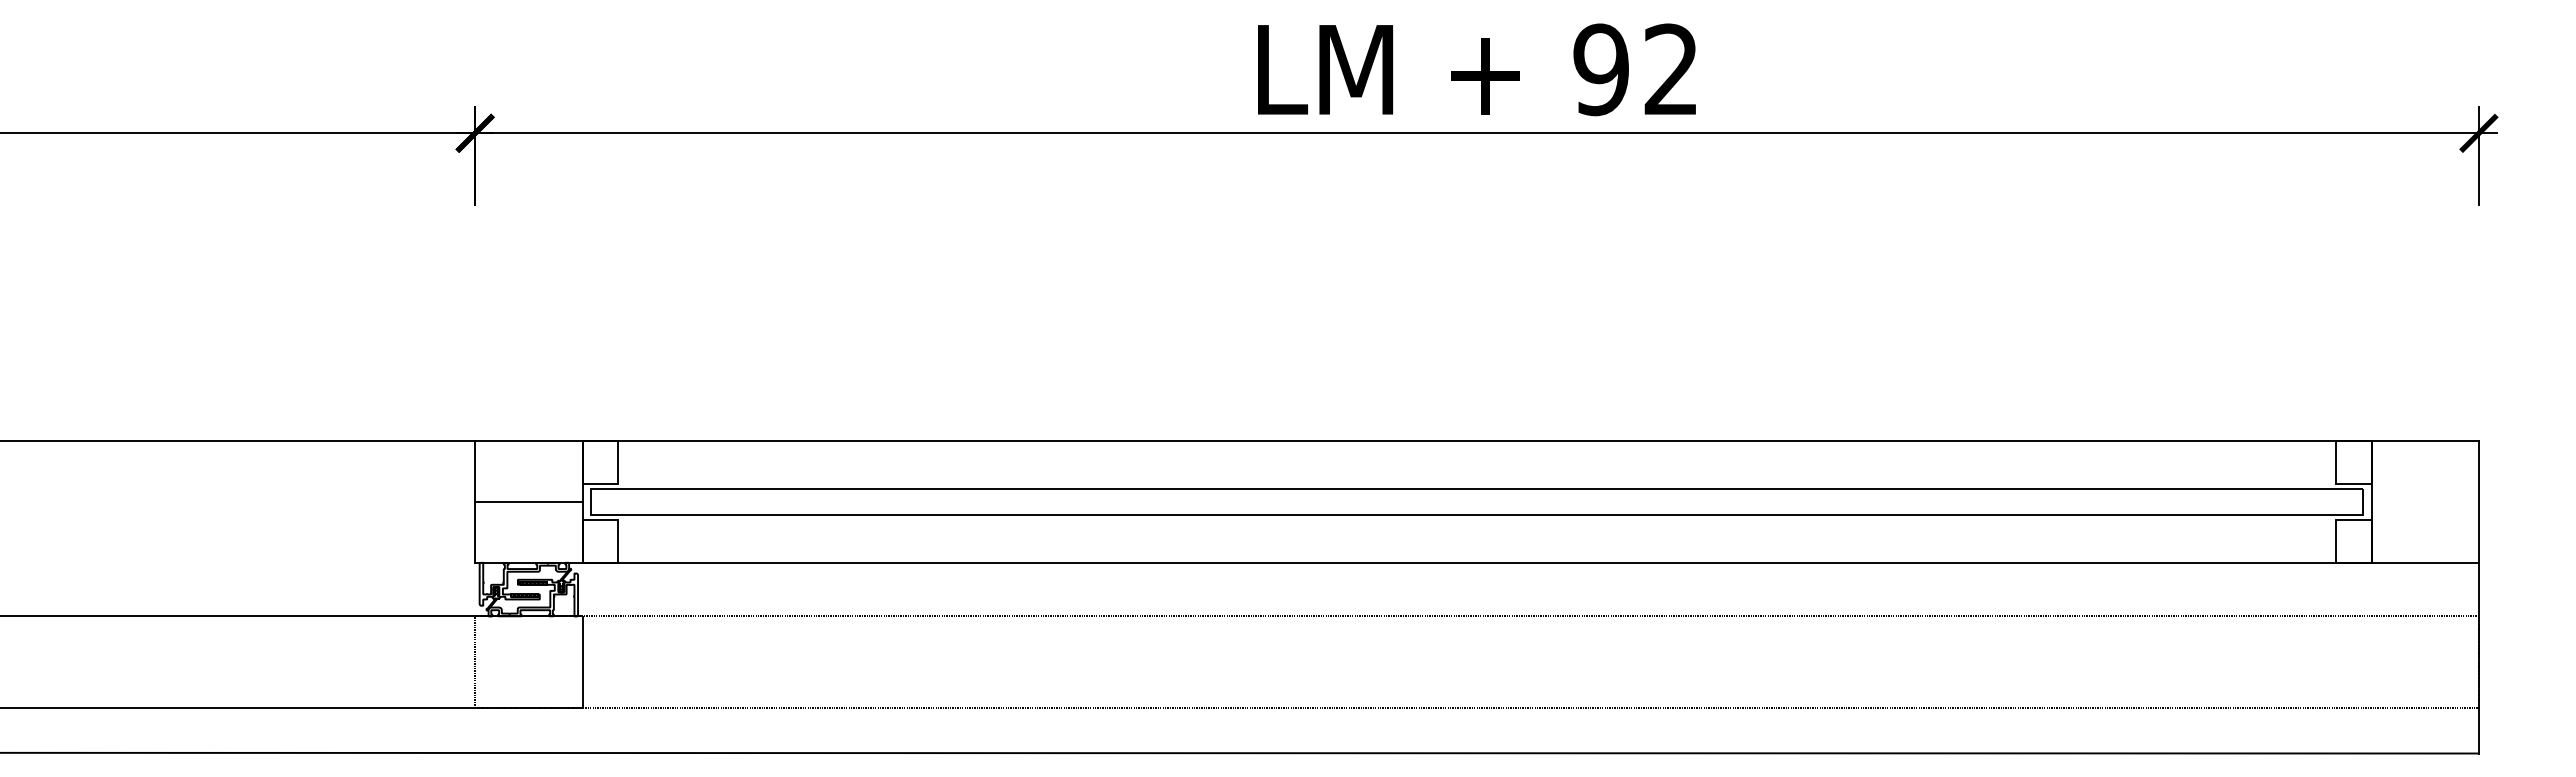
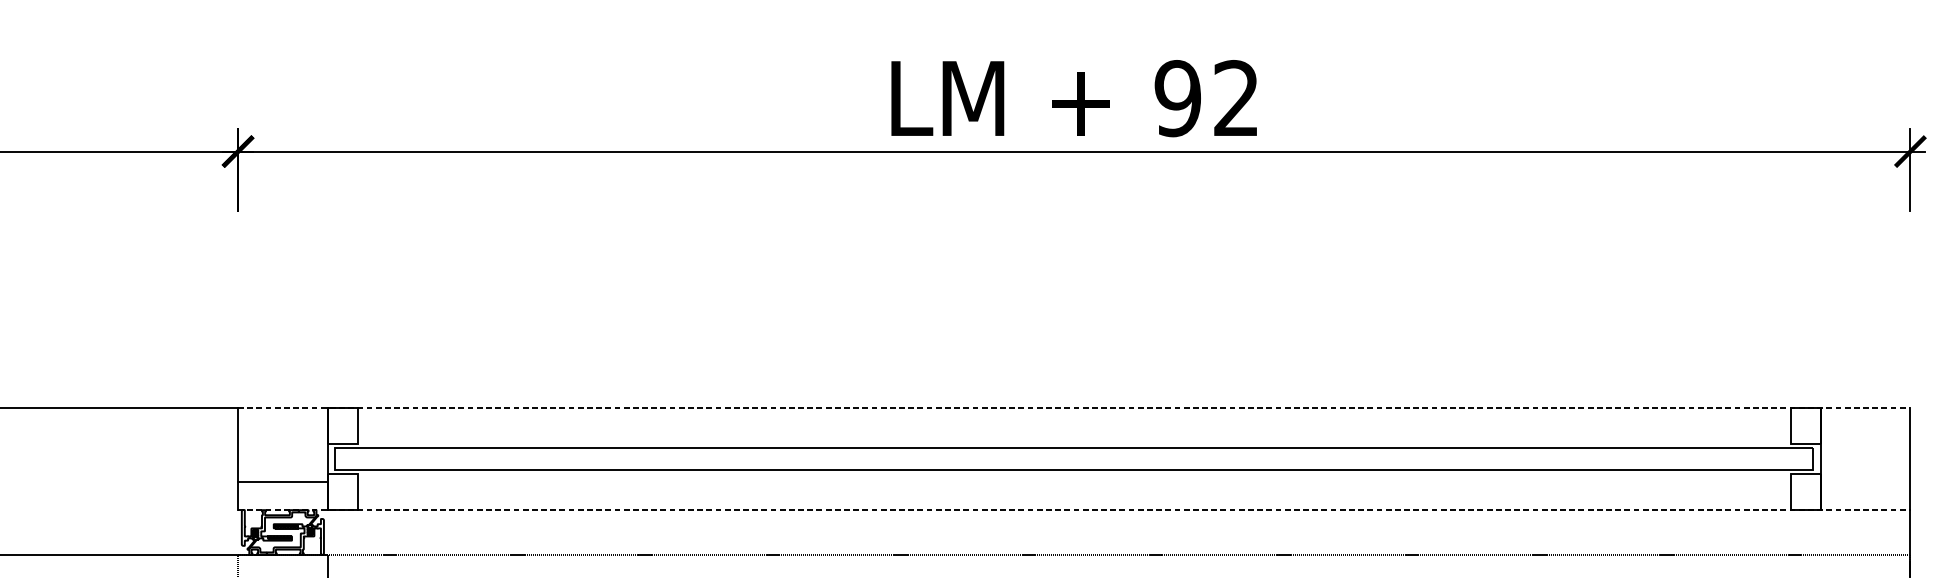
line: (1477, 441) -> (1074, 408), solid -> dashed
line: (528, 501) -> (282, 481), moved
line: (1477, 562) -> (1074, 509), solid -> dashed

